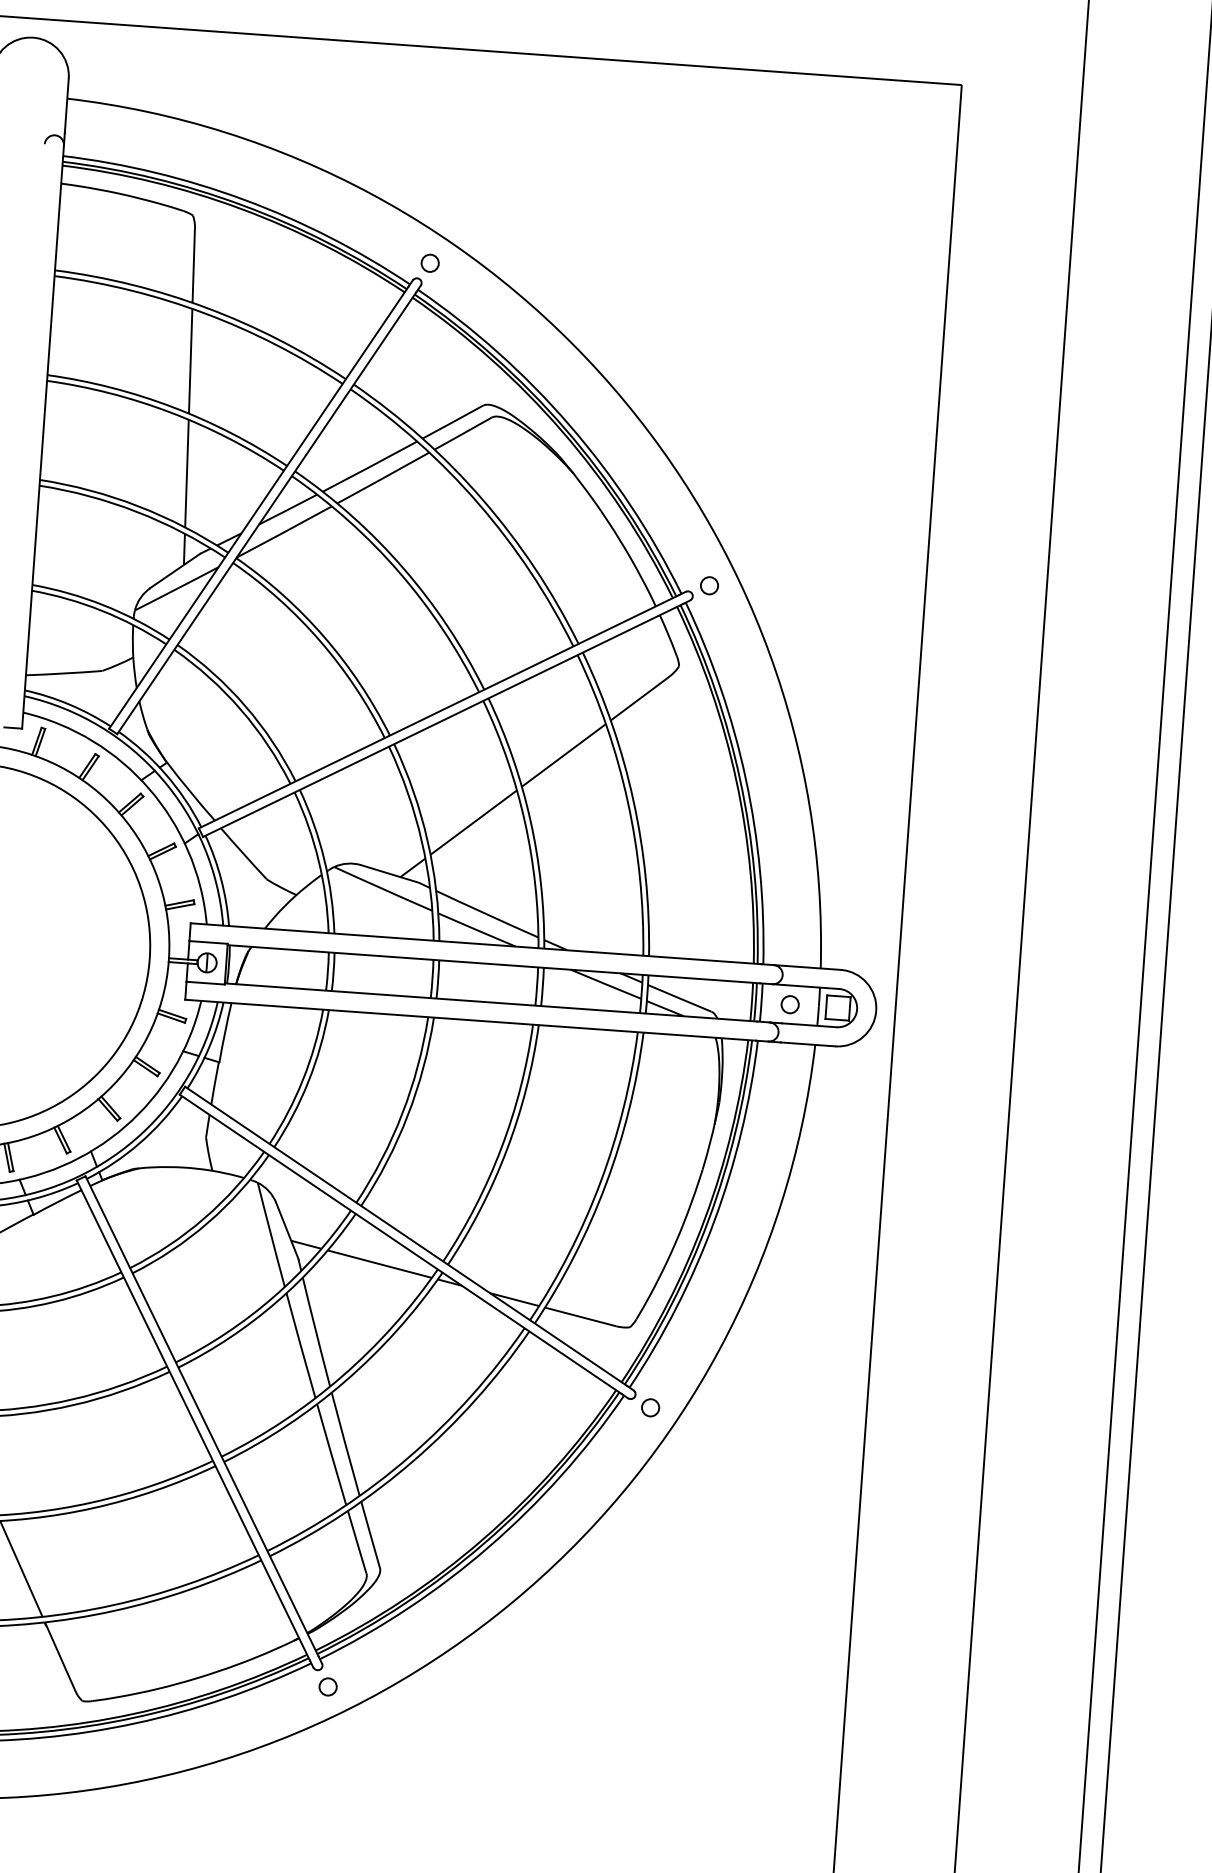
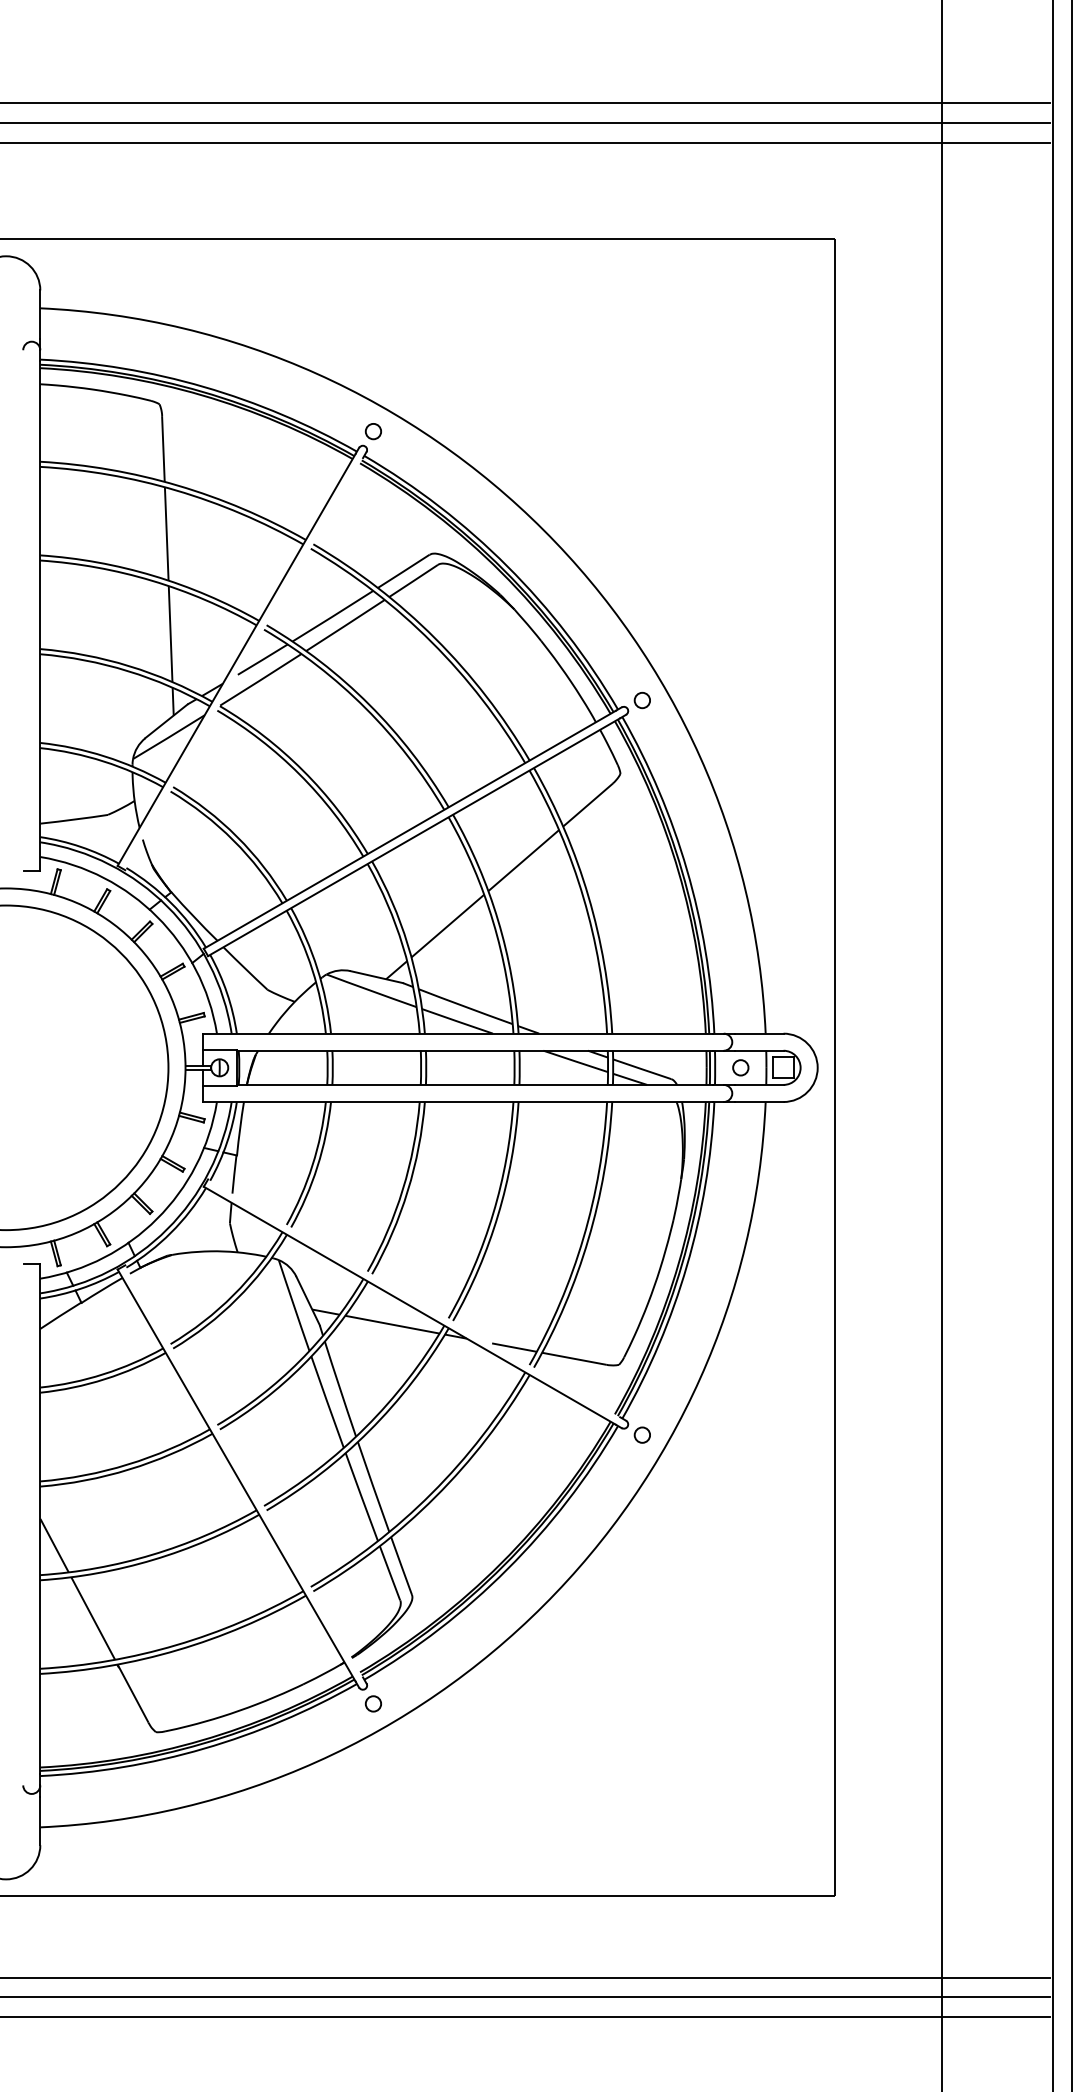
line: (267, 513) -> (244, 664), removed
line: (406, 1236) -> (414, 1298), removed
line: (202, 1416) -> (244, 1471), removed

